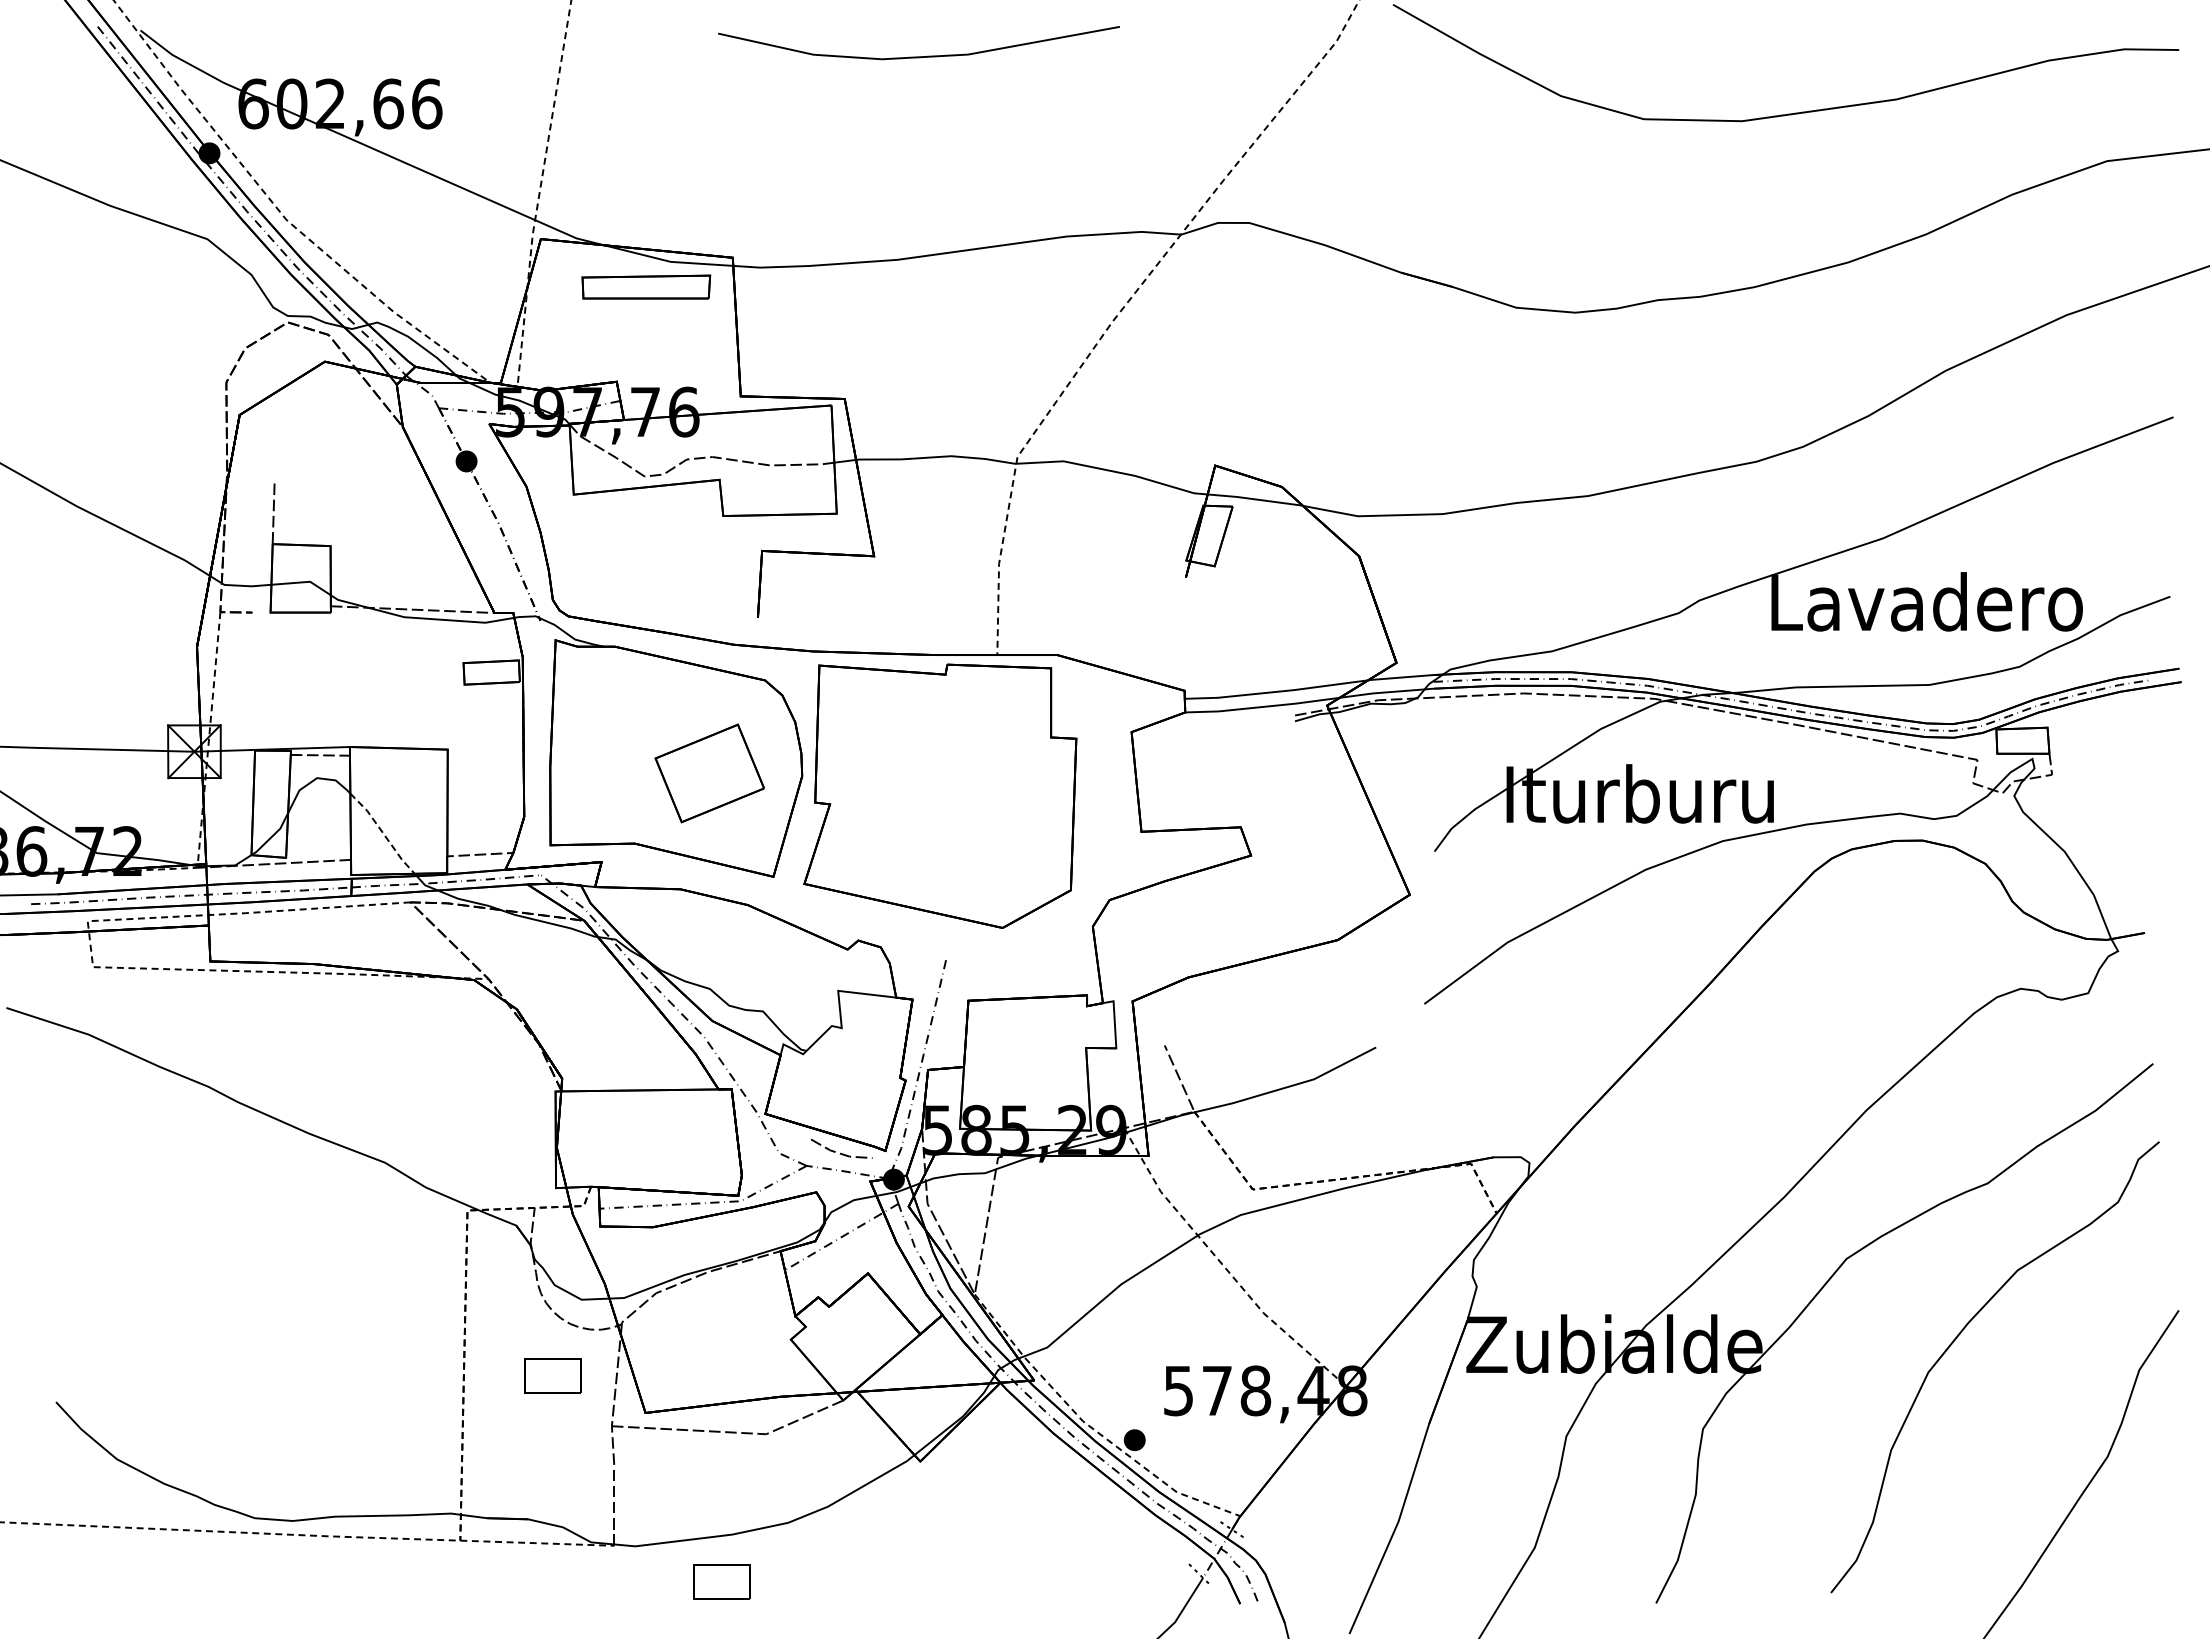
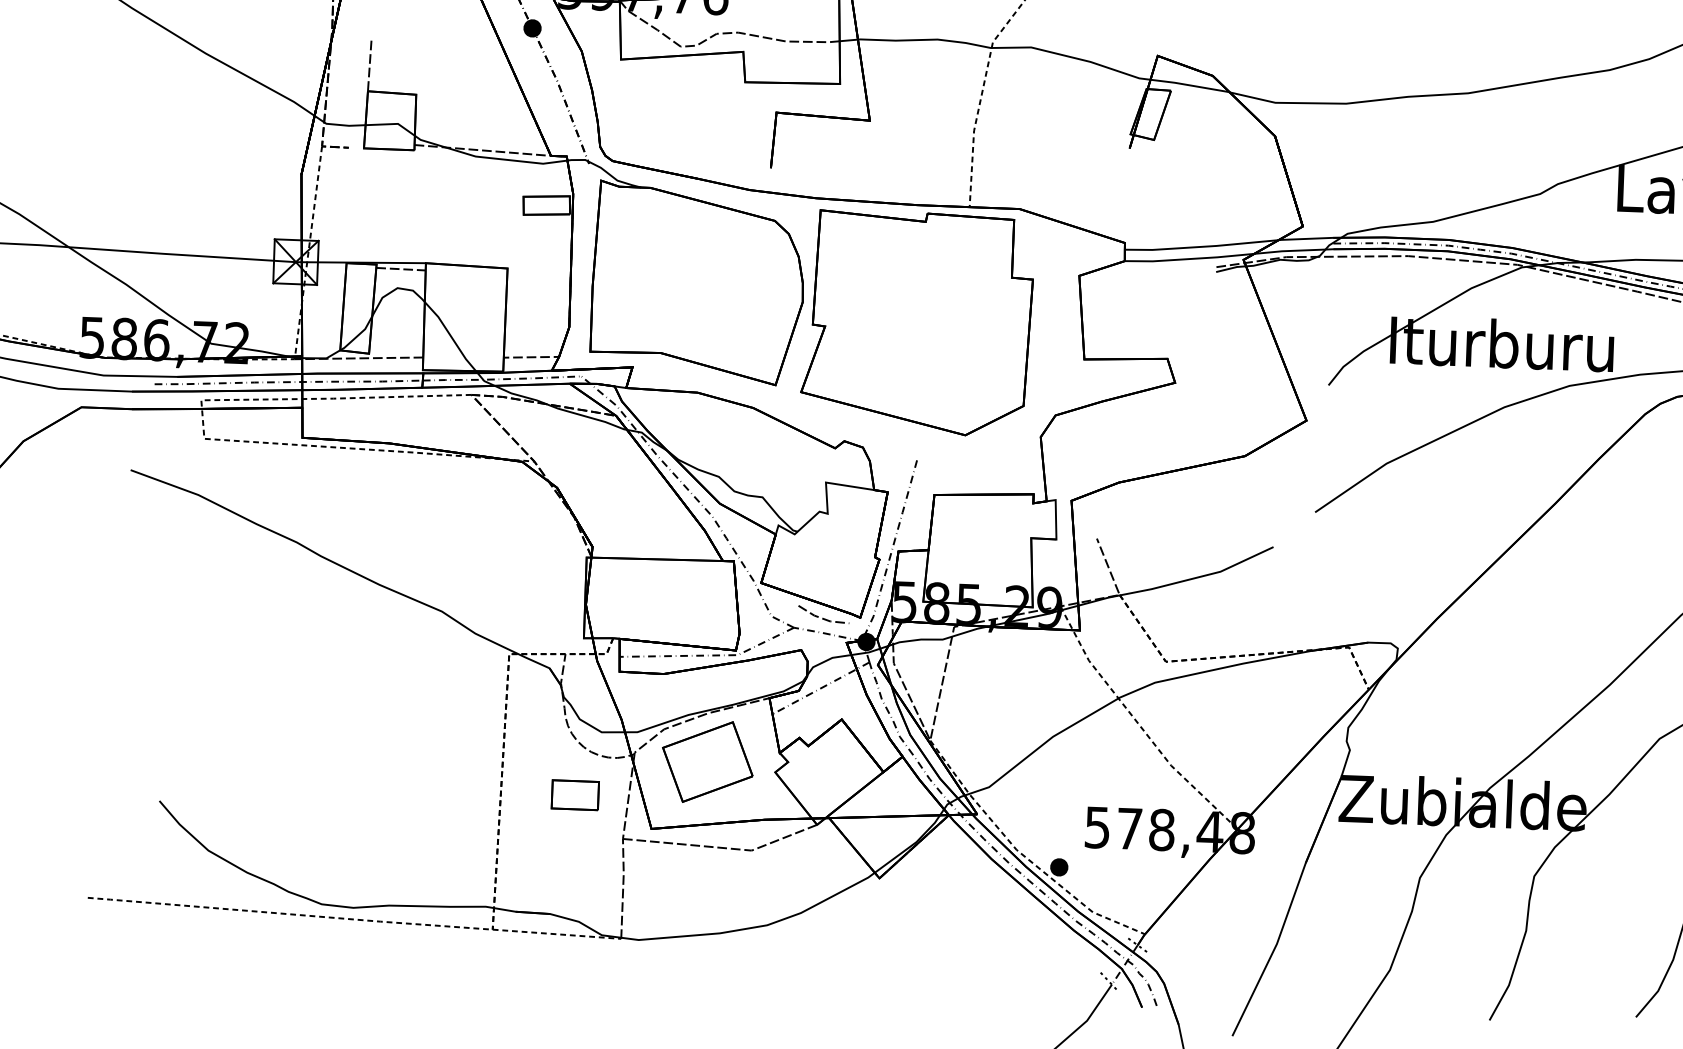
part: (709, 773) -> (707, 762), moved
line: (383, 833) -> (451, 336), dashed -> solid
part: (721, 1581) -> (709, 972), removed

